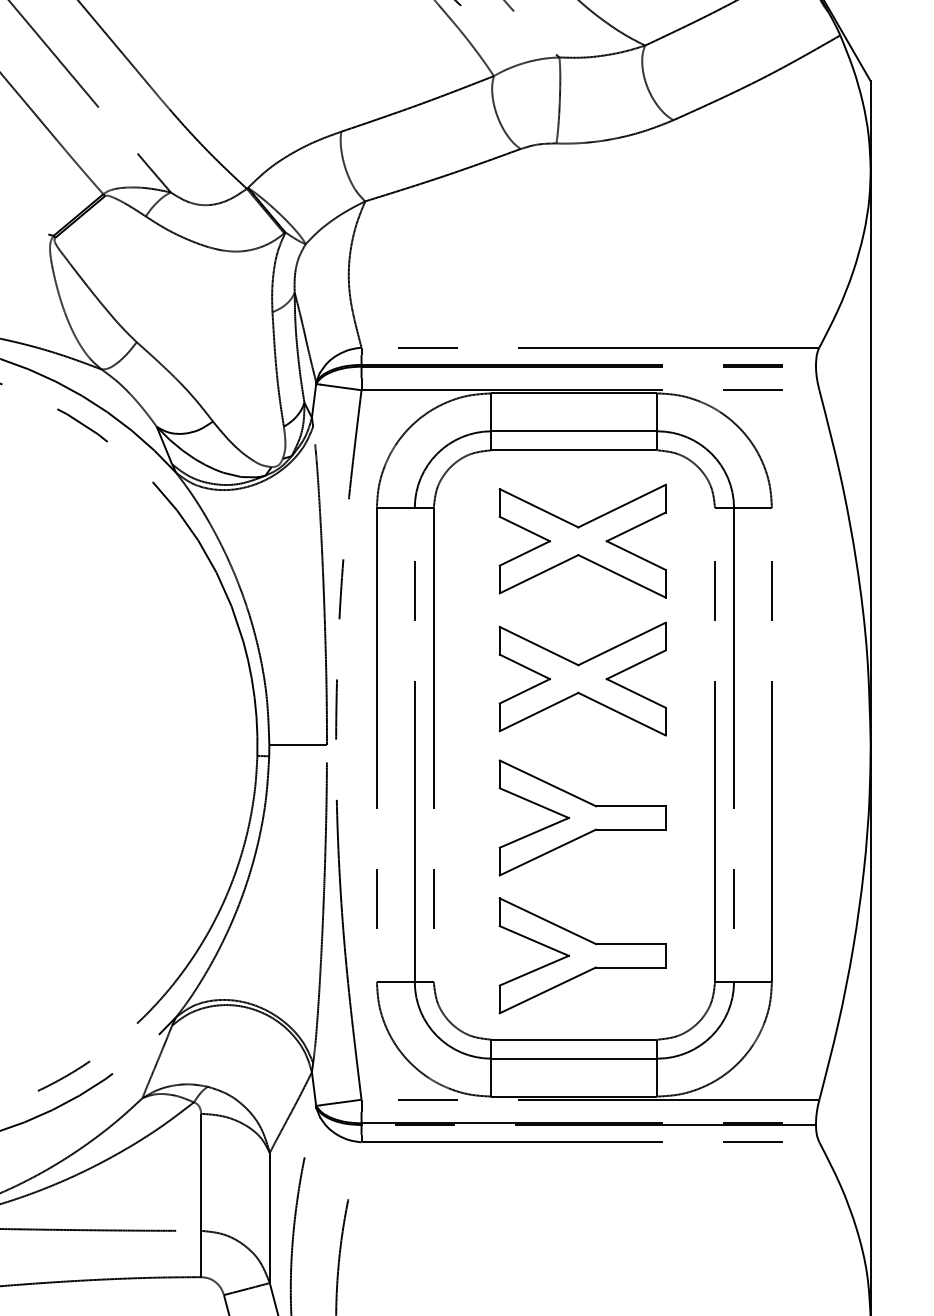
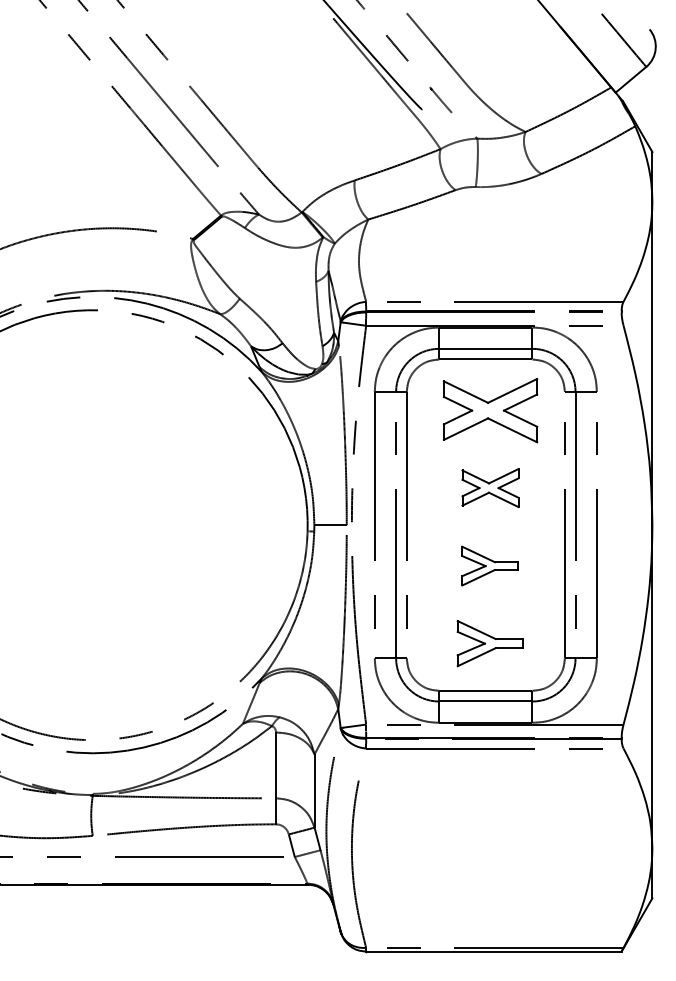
part: (582, 677) -> (490, 487), size x0.6
part: (580, 816) -> (489, 565), size x0.6
part: (580, 955) -> (489, 643), size x0.7

